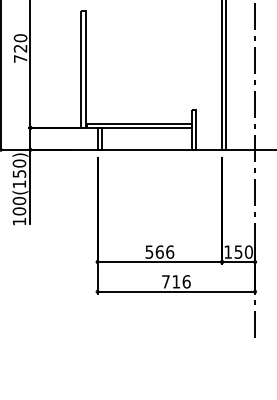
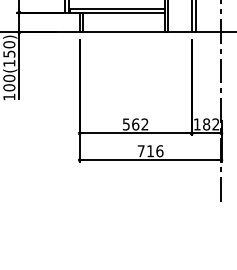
text: (170, 251) -> (145, 123), 566 -> 562
text: (243, 251) -> (211, 123), 150 -> 182

